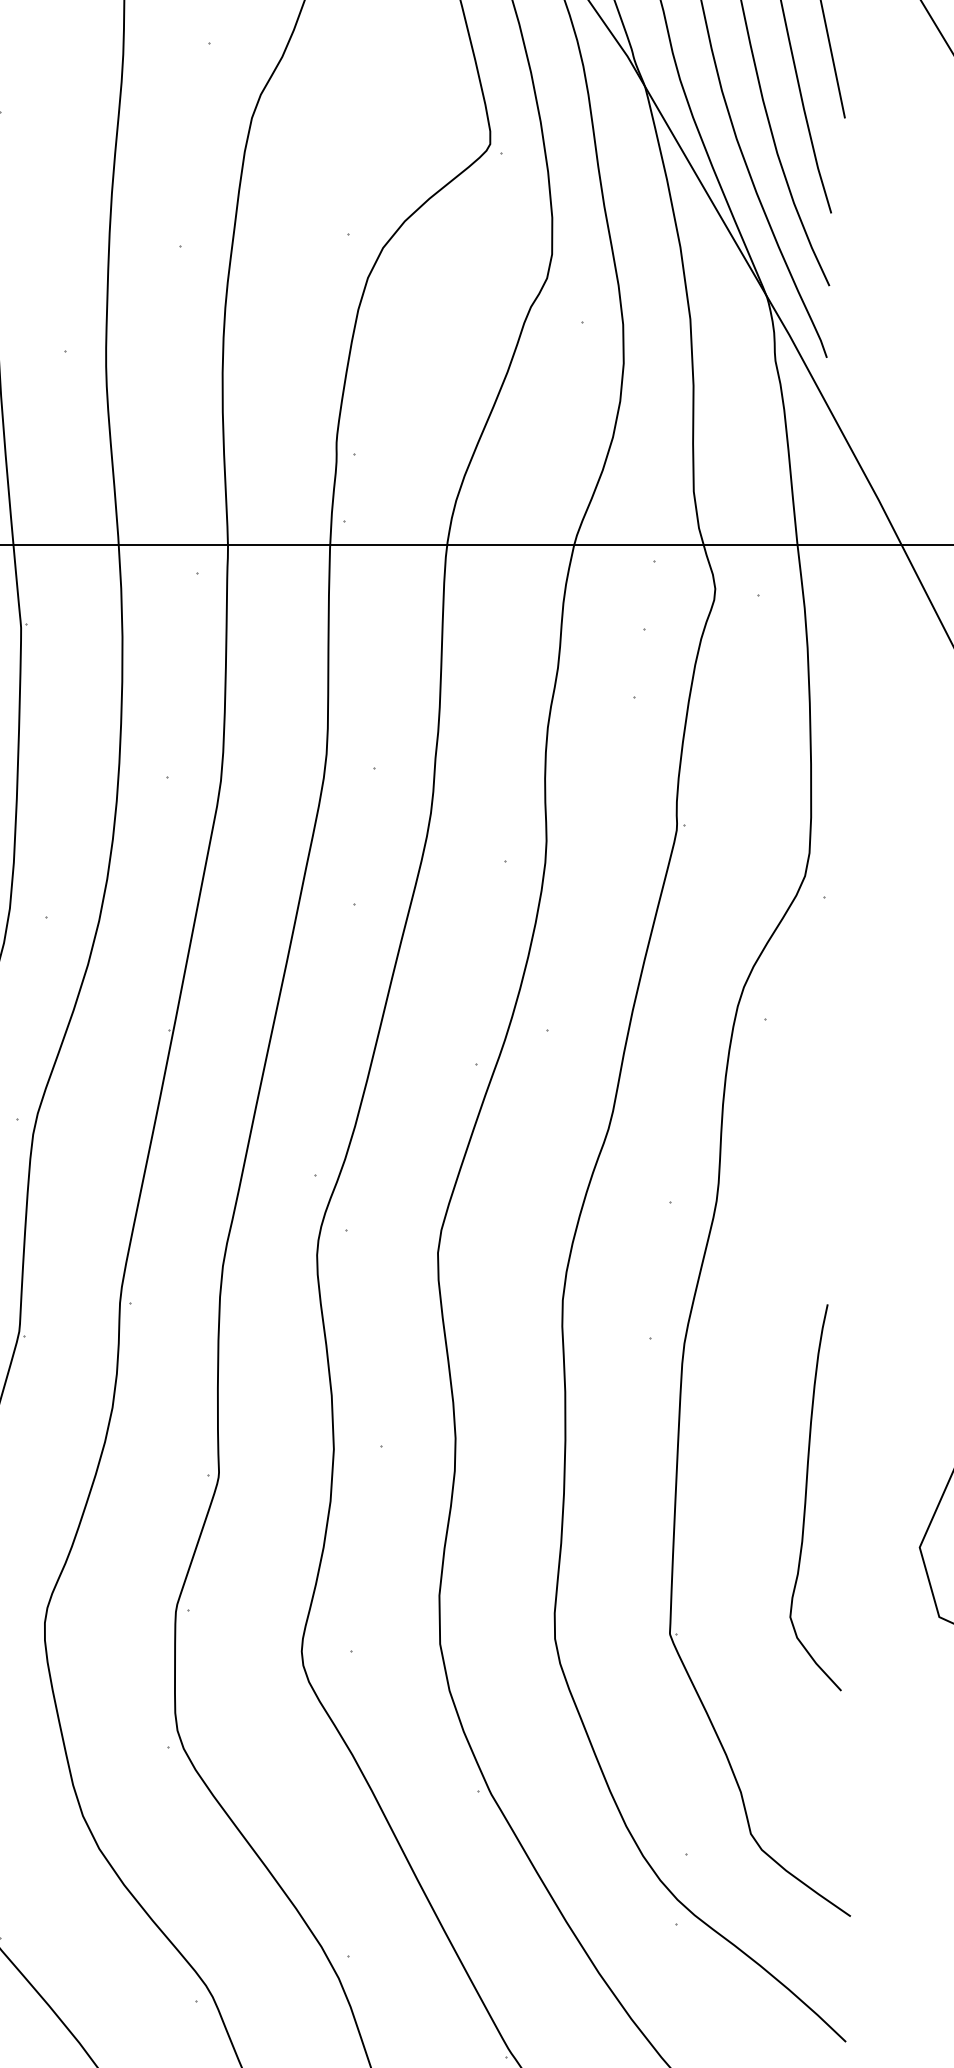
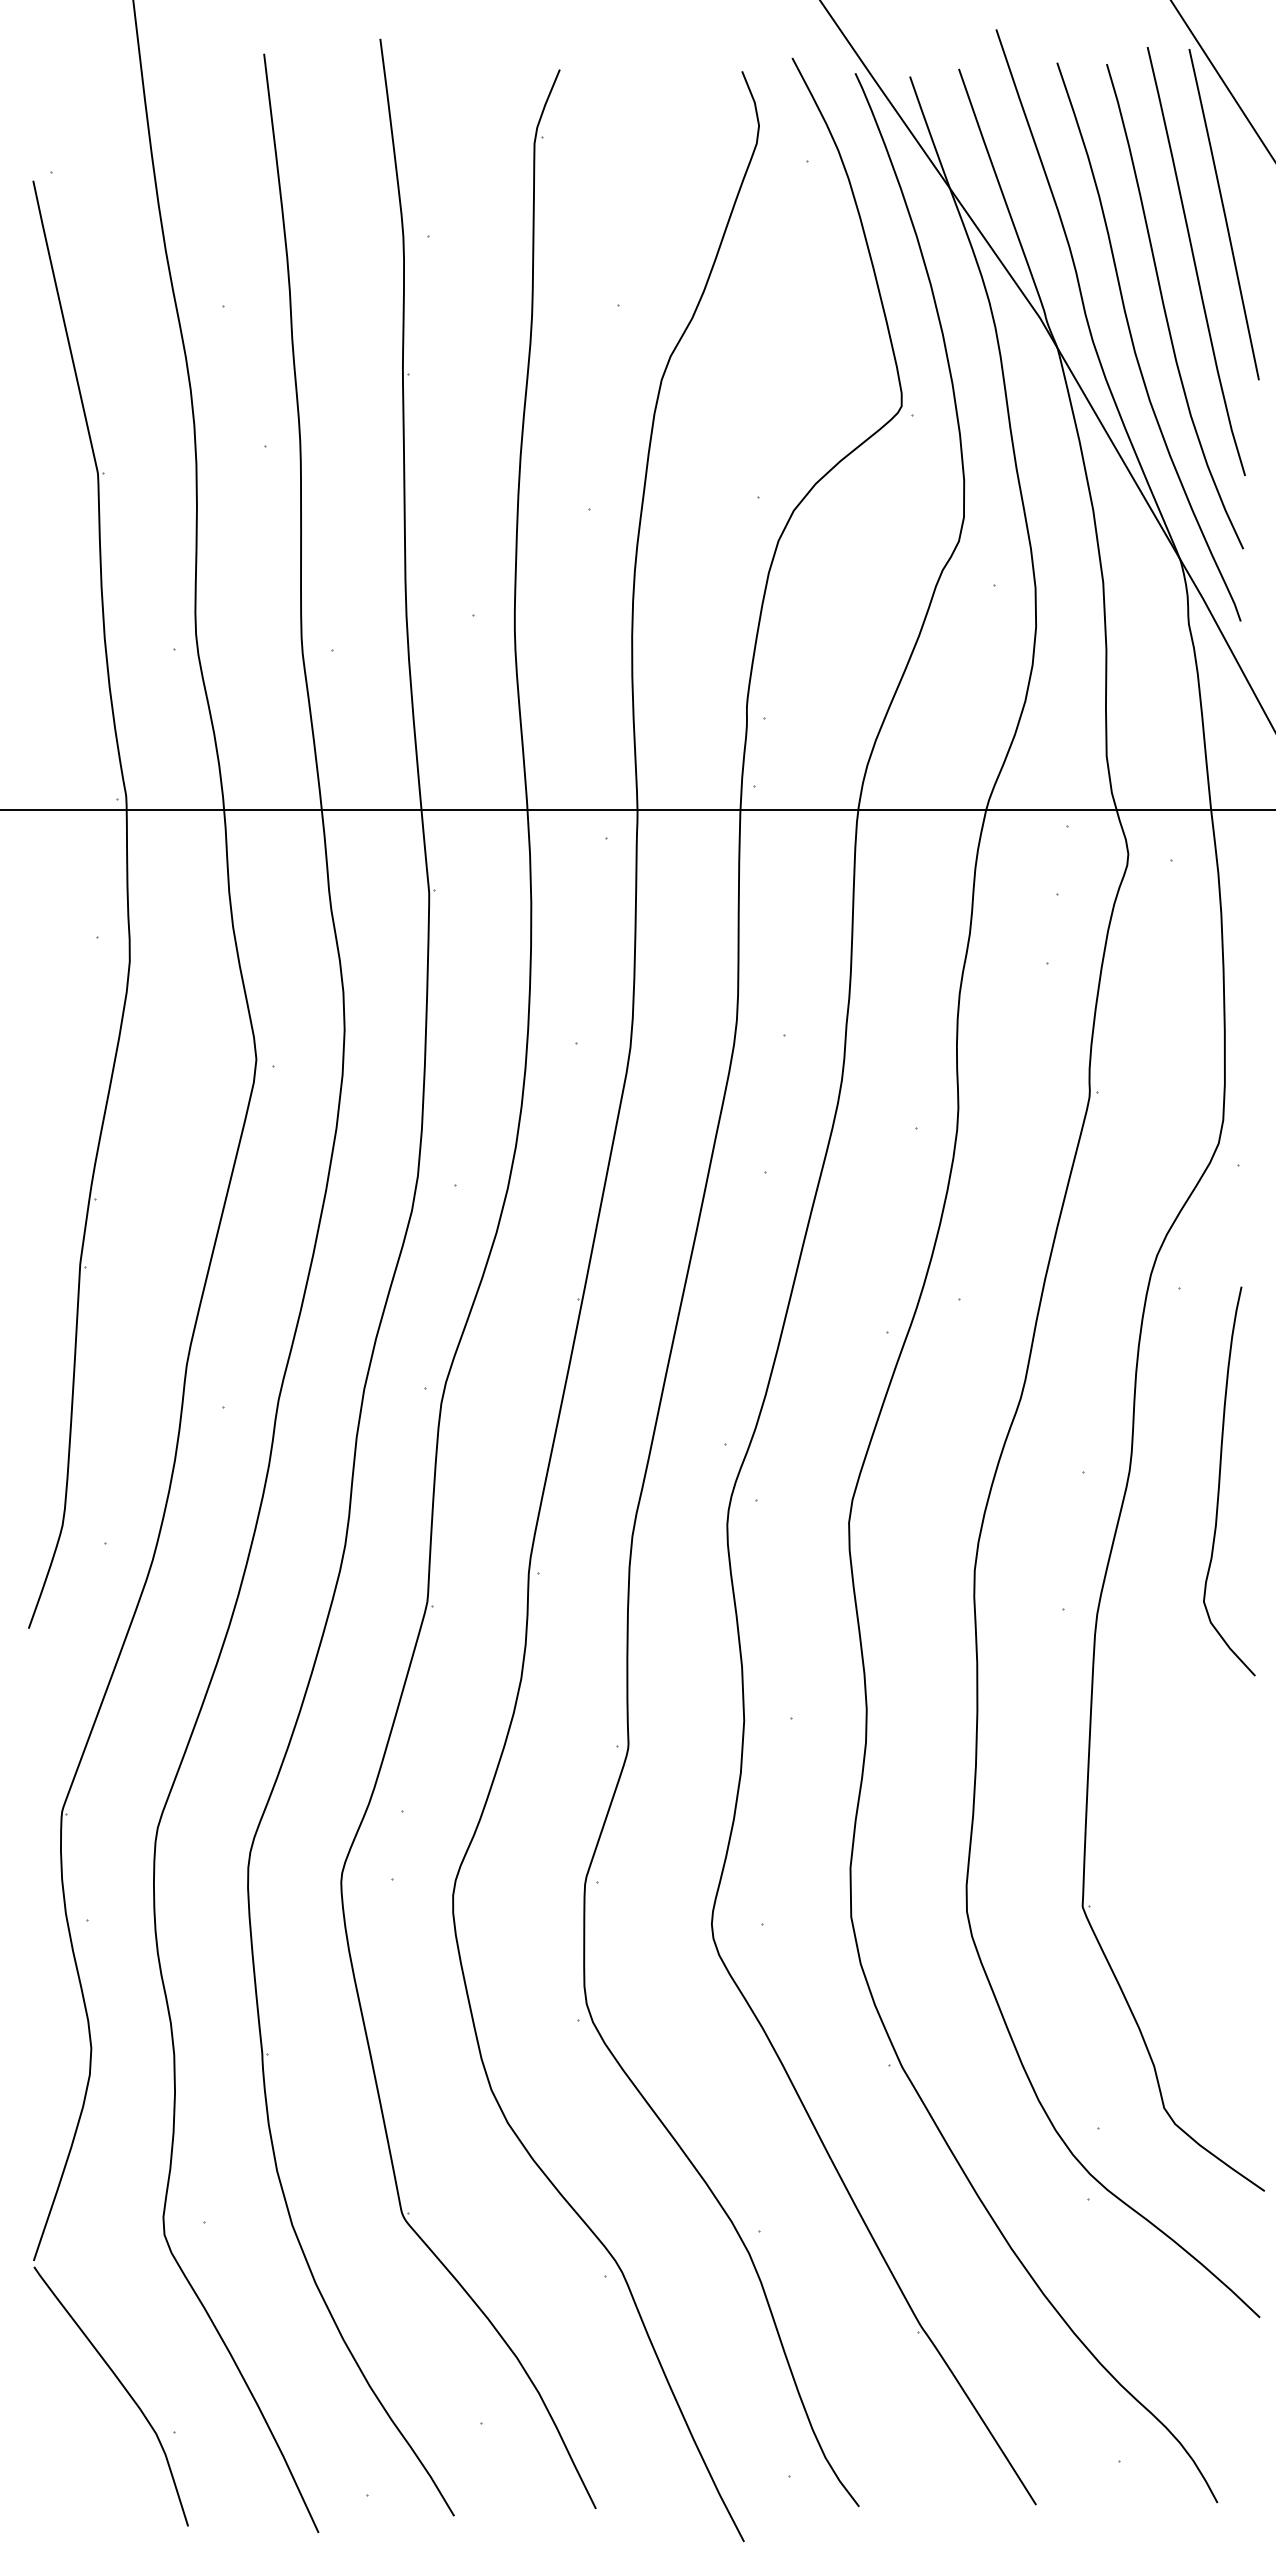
curve: (806, 1497) -> (1220, 1481), moved

